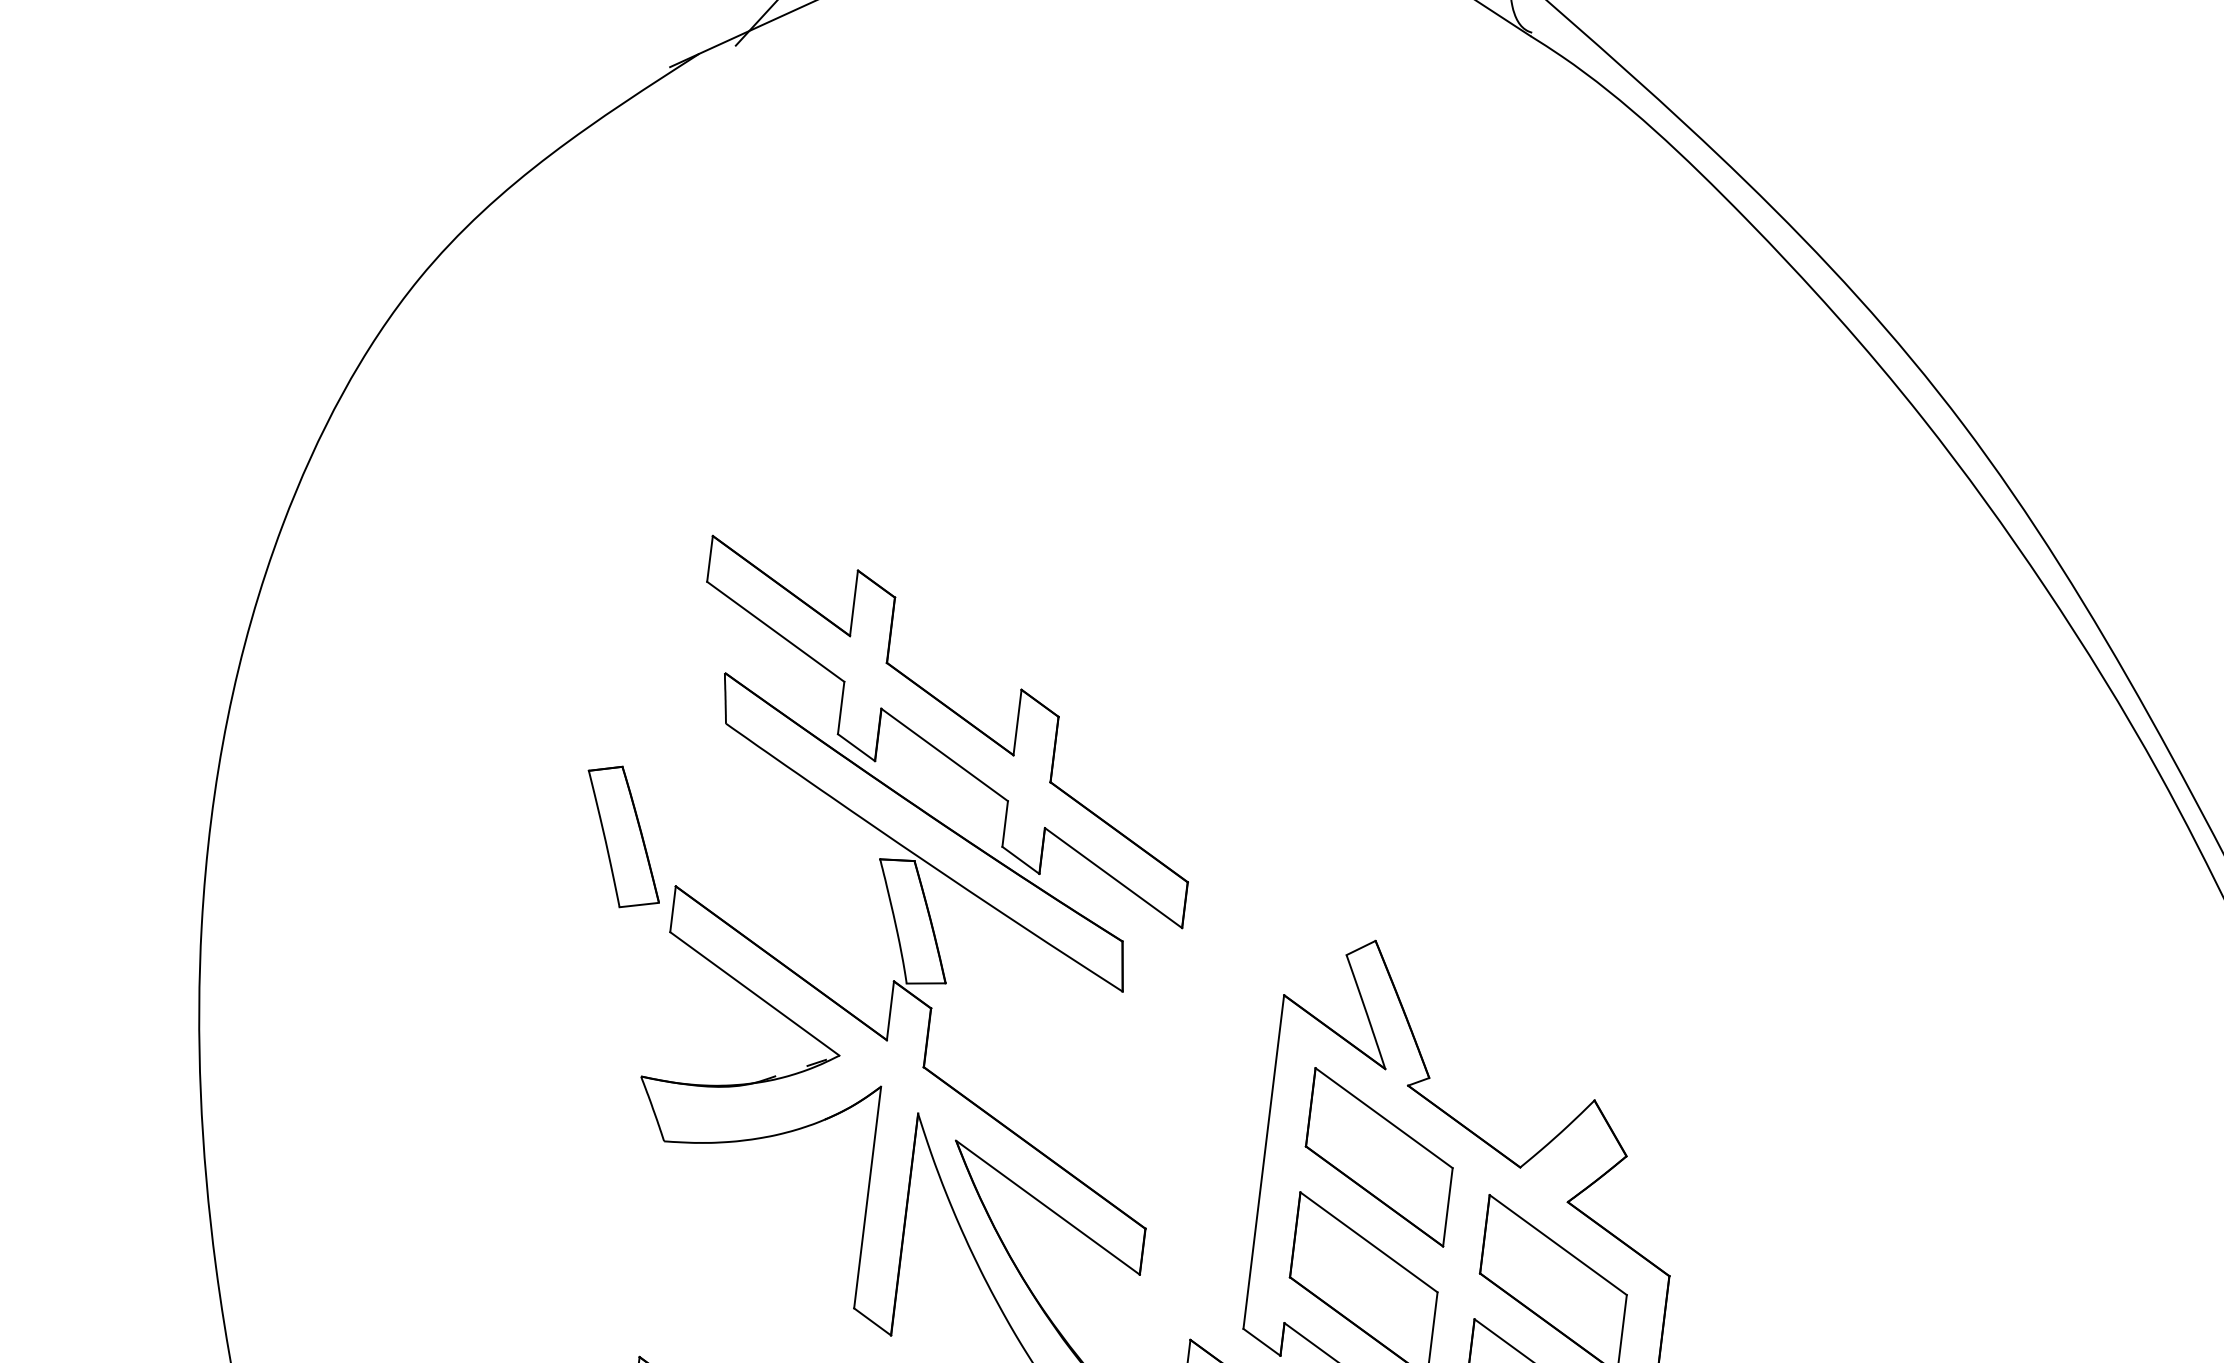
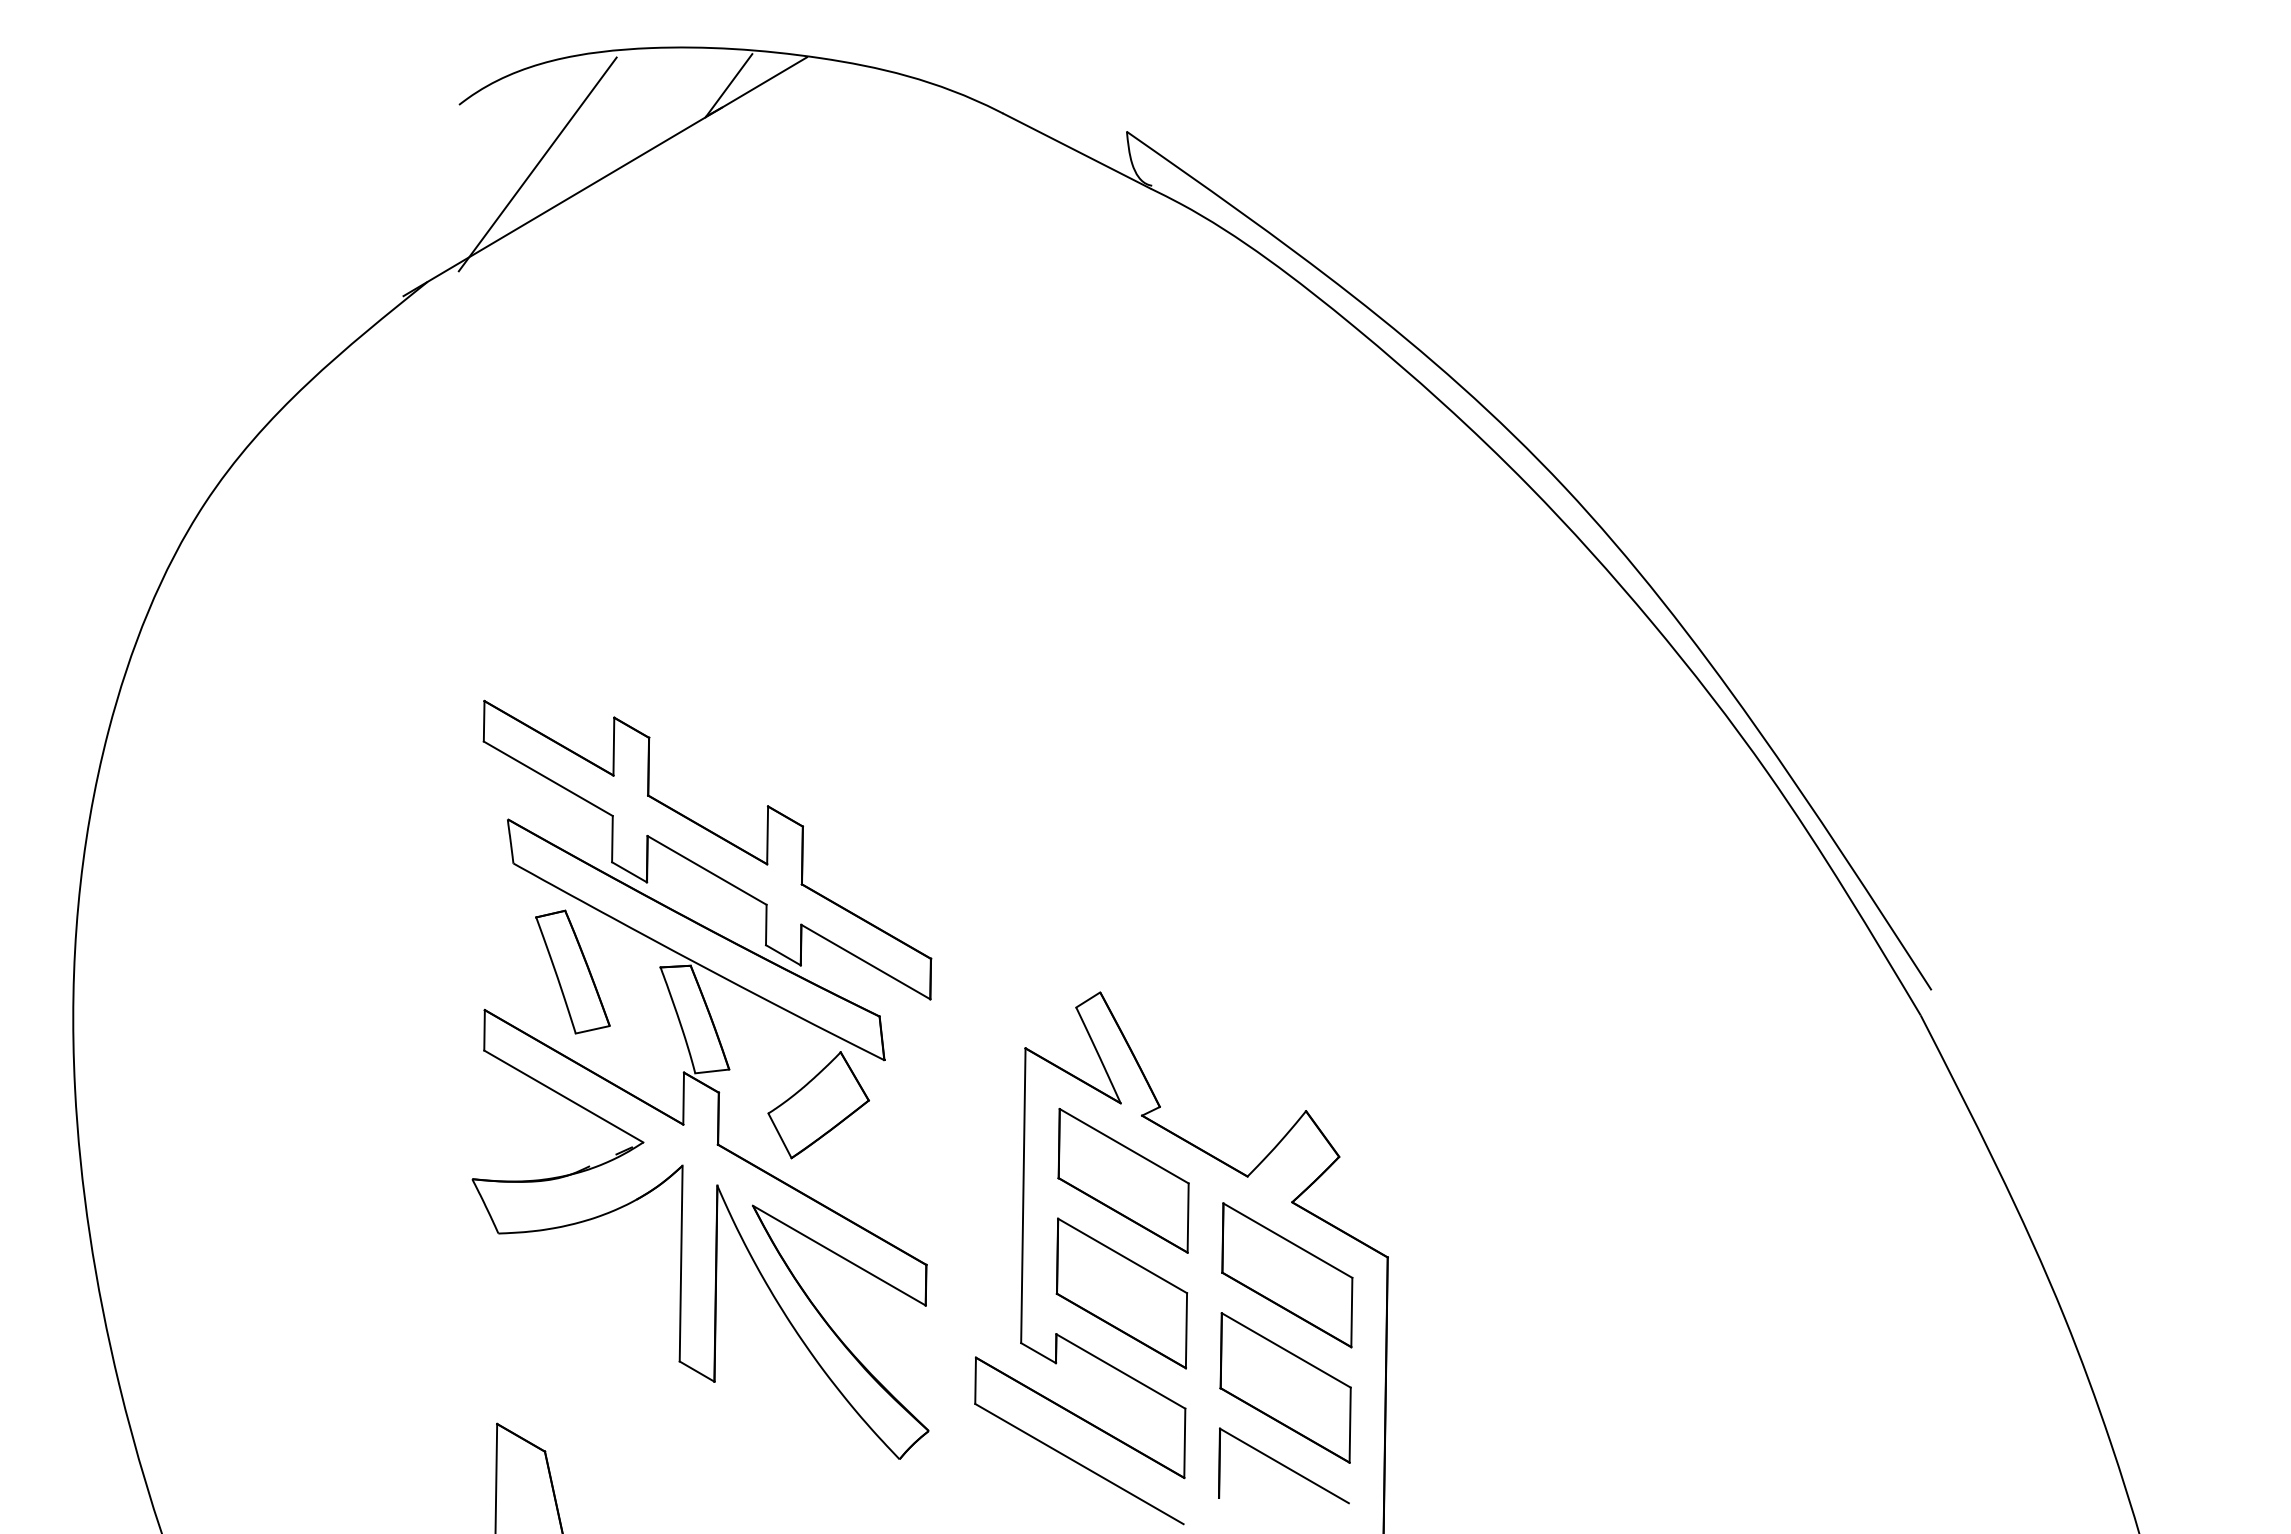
part: (623, 836) -> (572, 971), moved
part: (1042, 1034) -> (818, 1105), added

